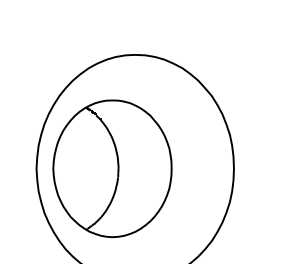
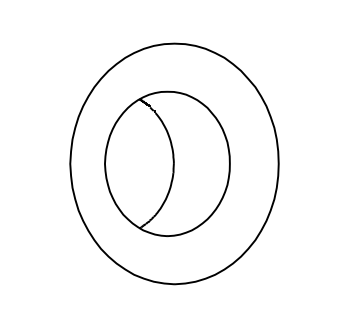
part: (112, 168) -> (167, 163), moved

